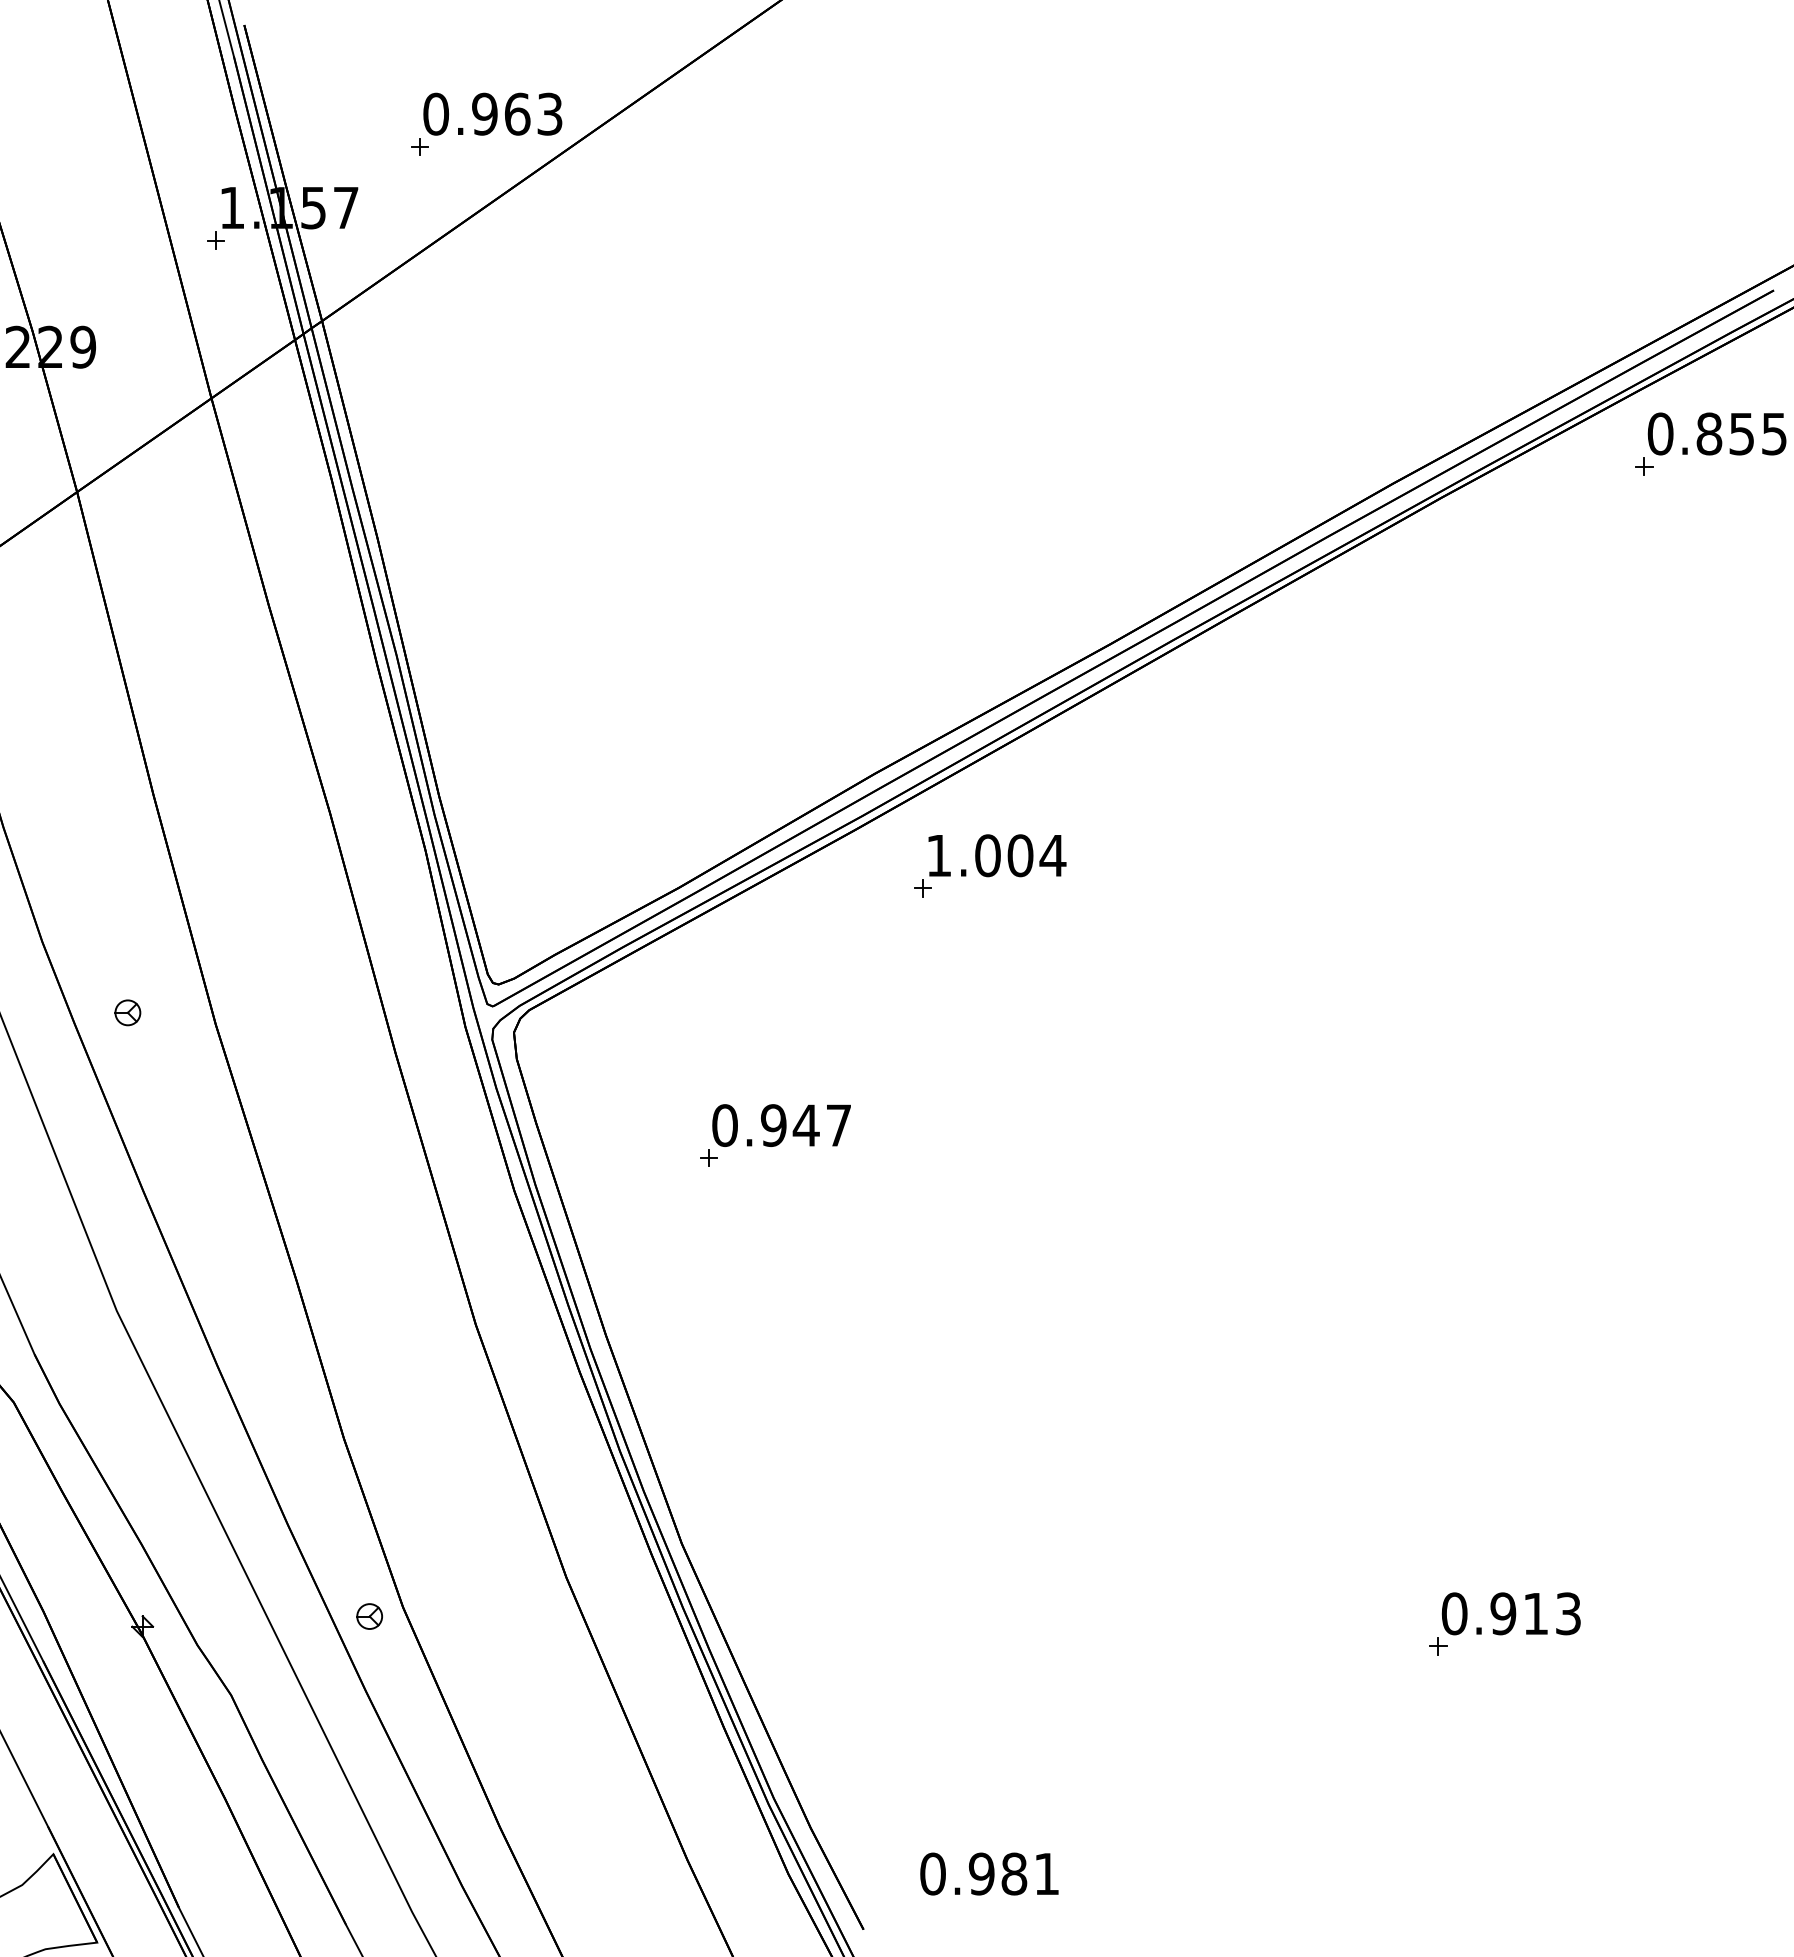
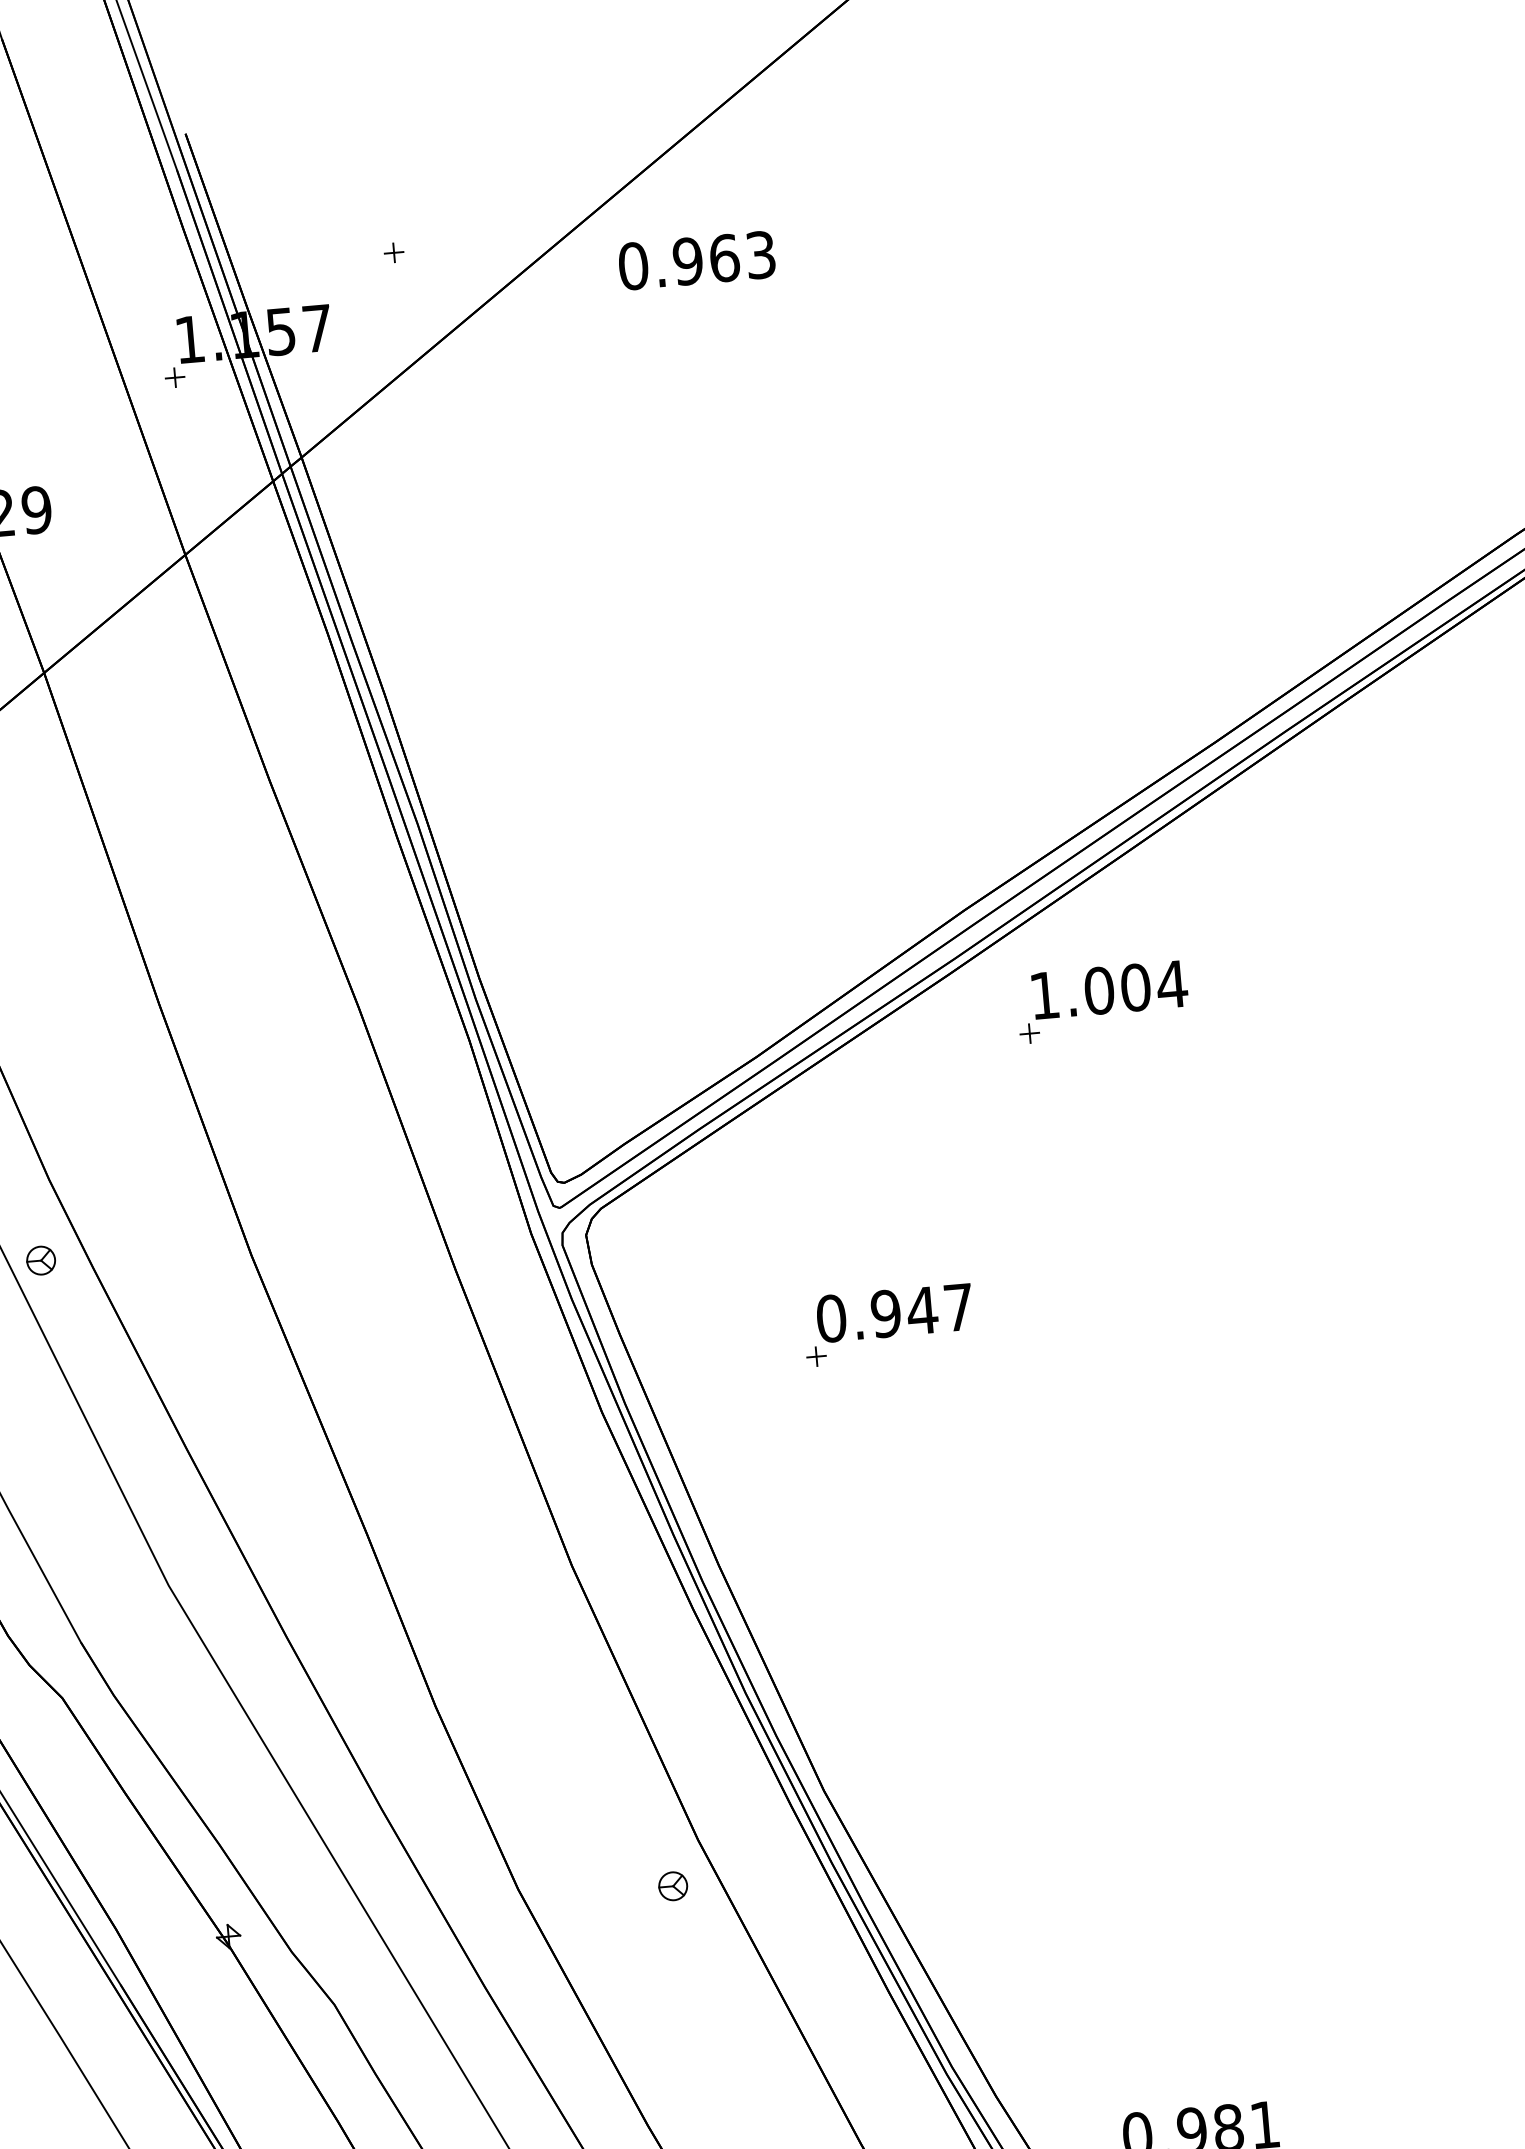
text: (492, 113) -> (696, 259), moved
part: (127, 1012) -> (40, 1260), moved
part: (369, 1616) -> (672, 1886), moved

